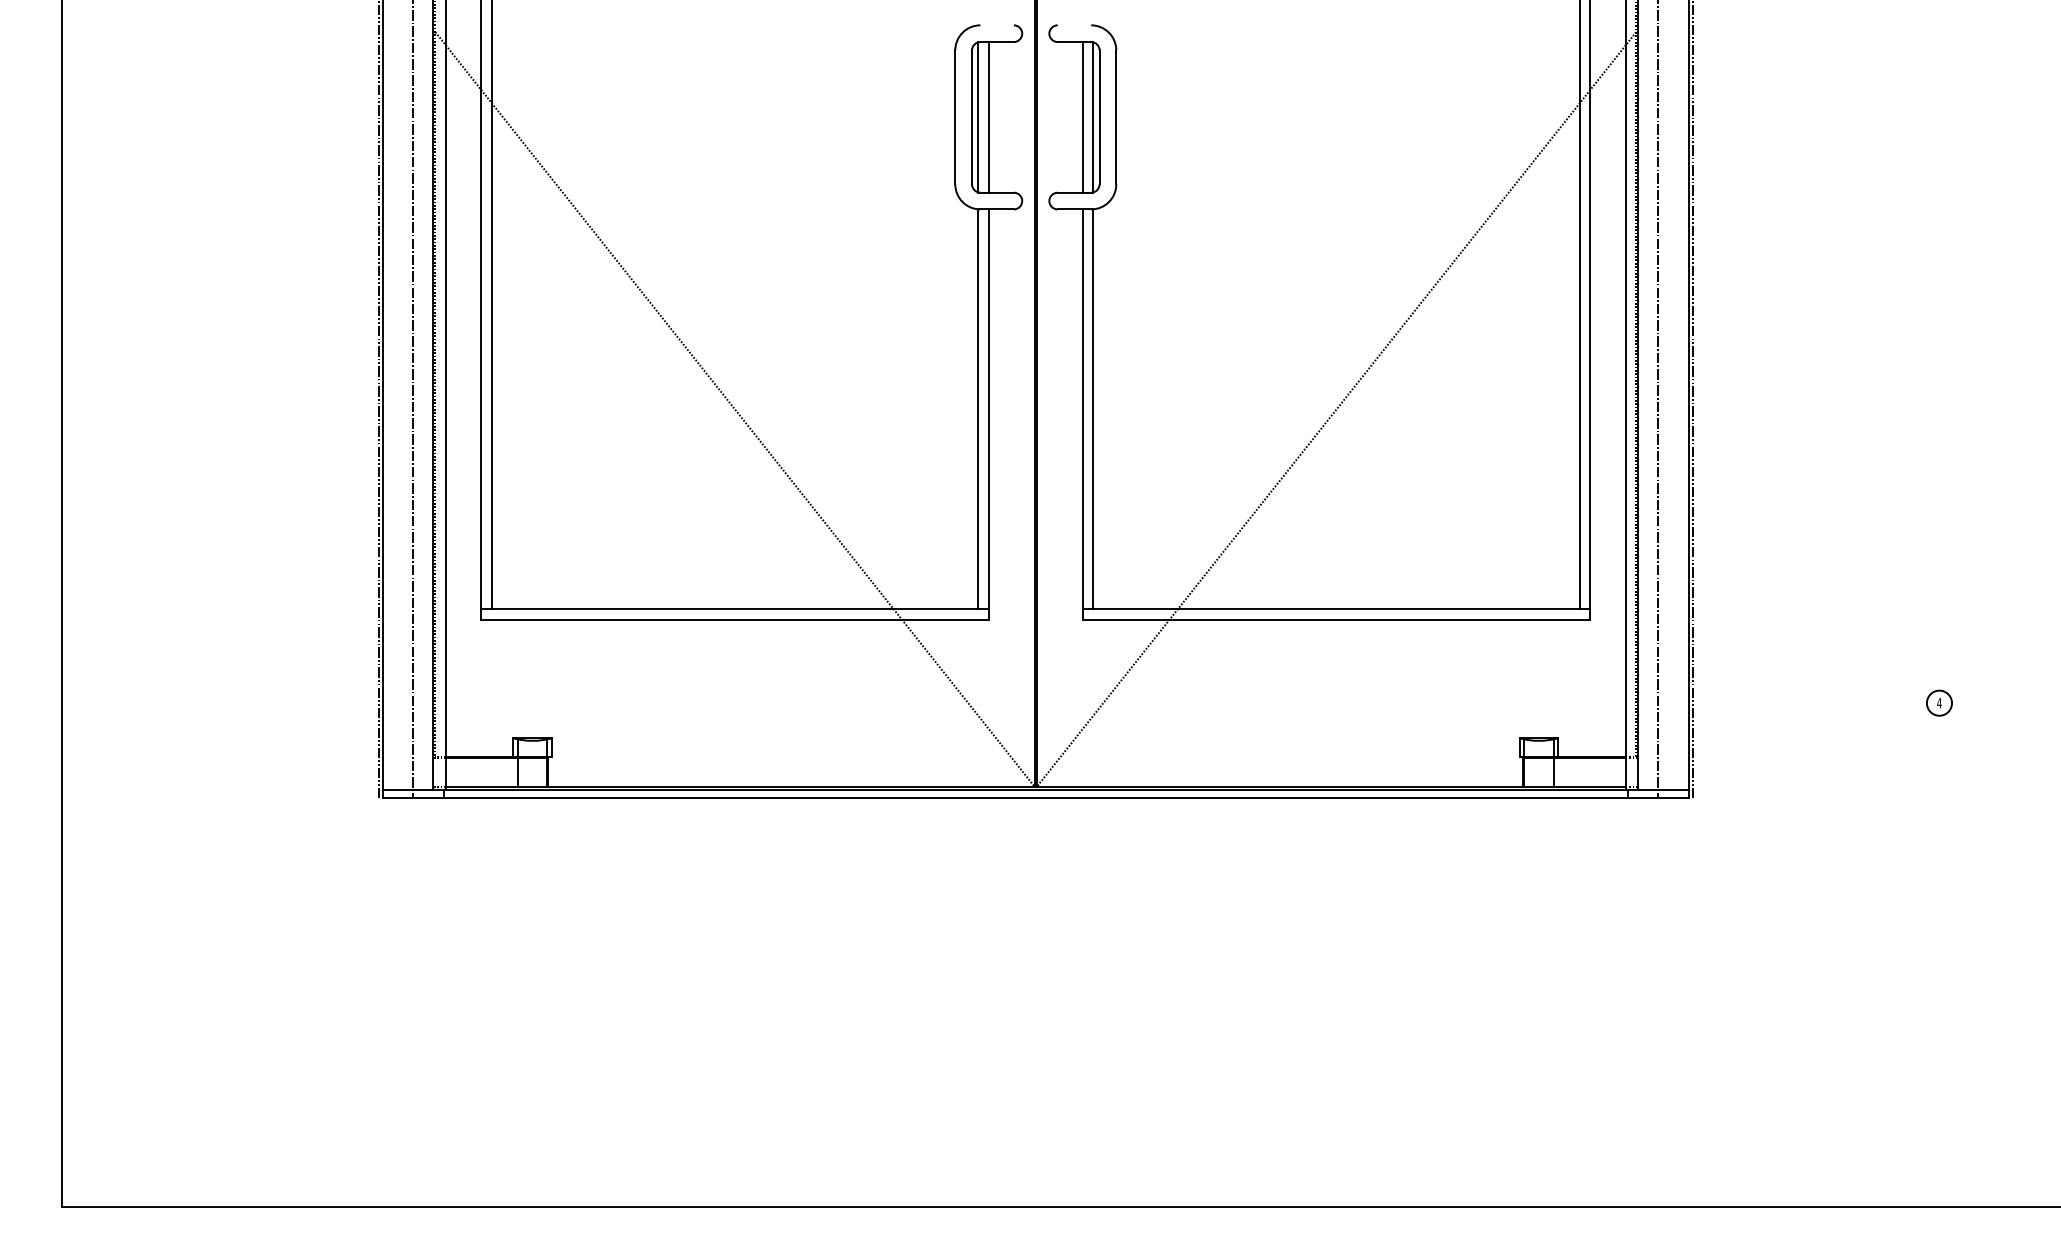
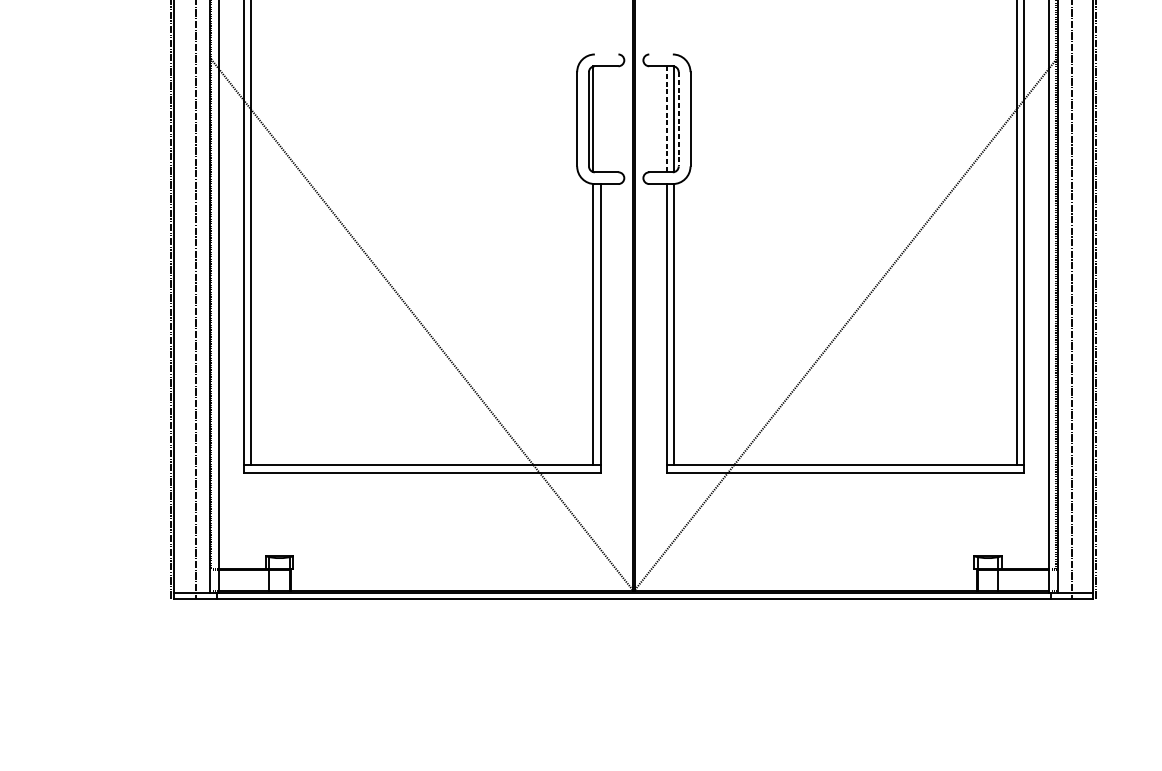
line: (988, 117) -> (600, 119), removed
line: (1082, 117) -> (666, 119), solid -> dashed
line: (1099, 117) -> (678, 119), solid -> dashed

